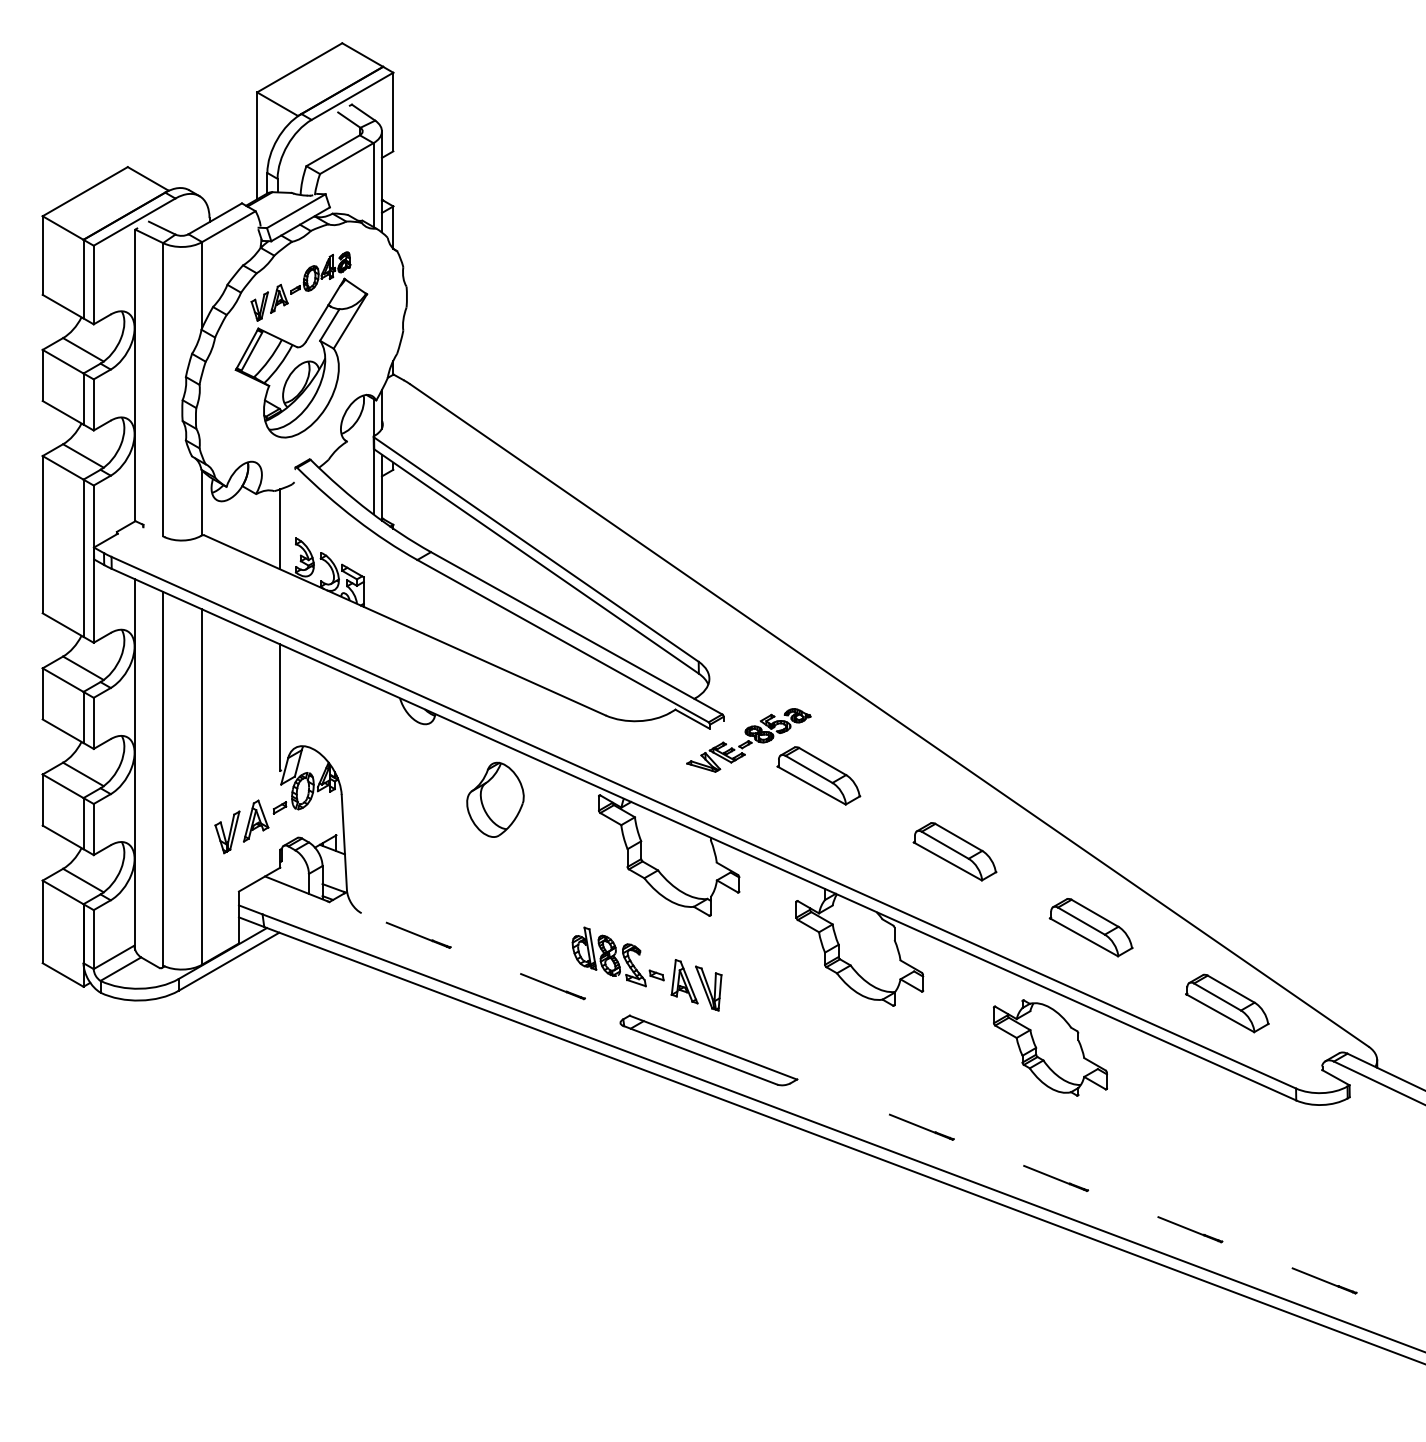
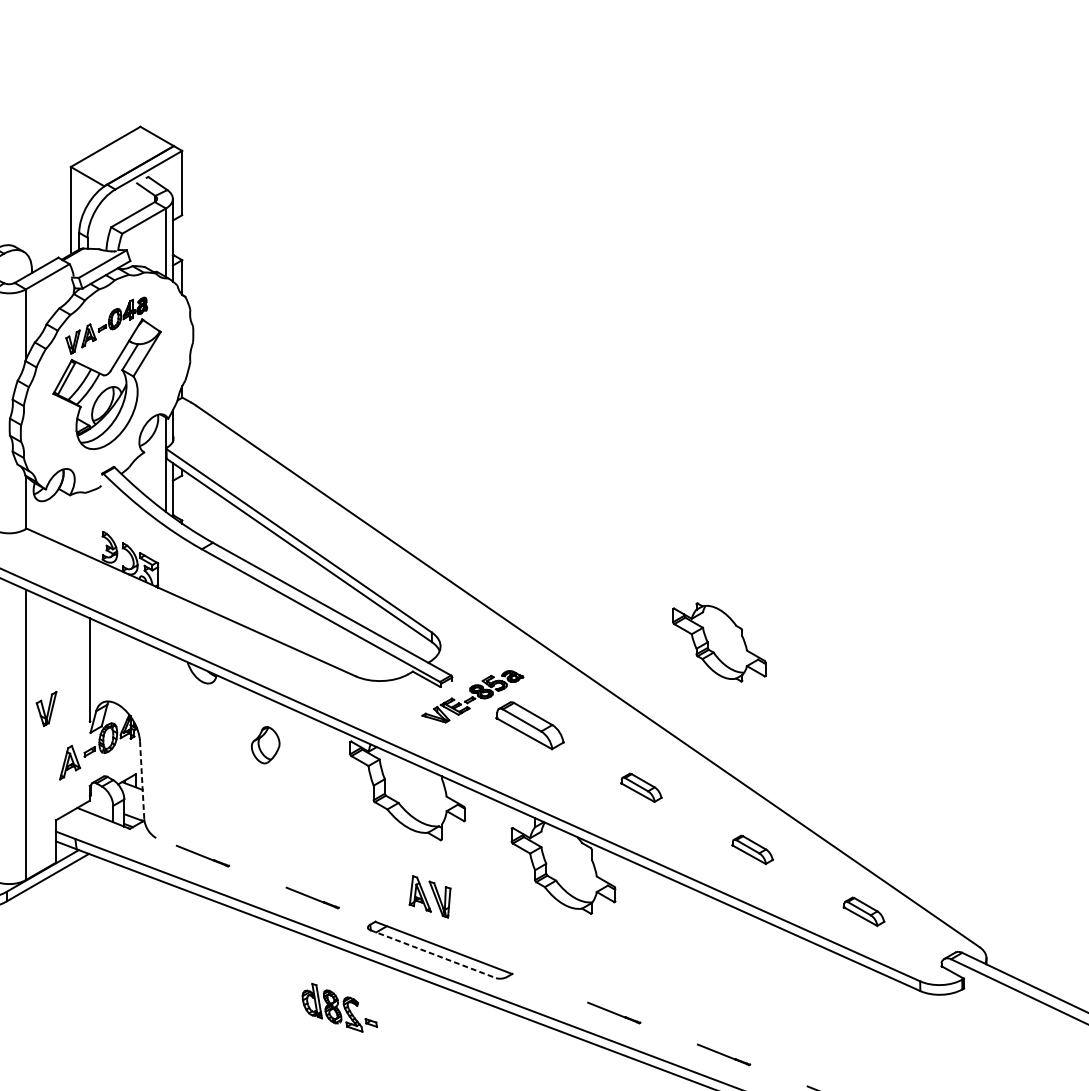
line: (280, 529) -> (89, 524), removed
part: (495, 799) -> (265, 745), size x0.6
part: (227, 832) -> (46, 709), moved
line: (344, 842) -> (142, 780), solid -> dashed
part: (954, 851) -> (640, 787), size x0.6
part: (1090, 927) -> (752, 849), size x0.6
part: (617, 956) -> (339, 1007), moved
part: (1227, 1003) -> (864, 911), size x0.6
part: (1049, 1047) -> (718, 642), moved
line: (700, 1055) -> (433, 954), solid -> dashed

